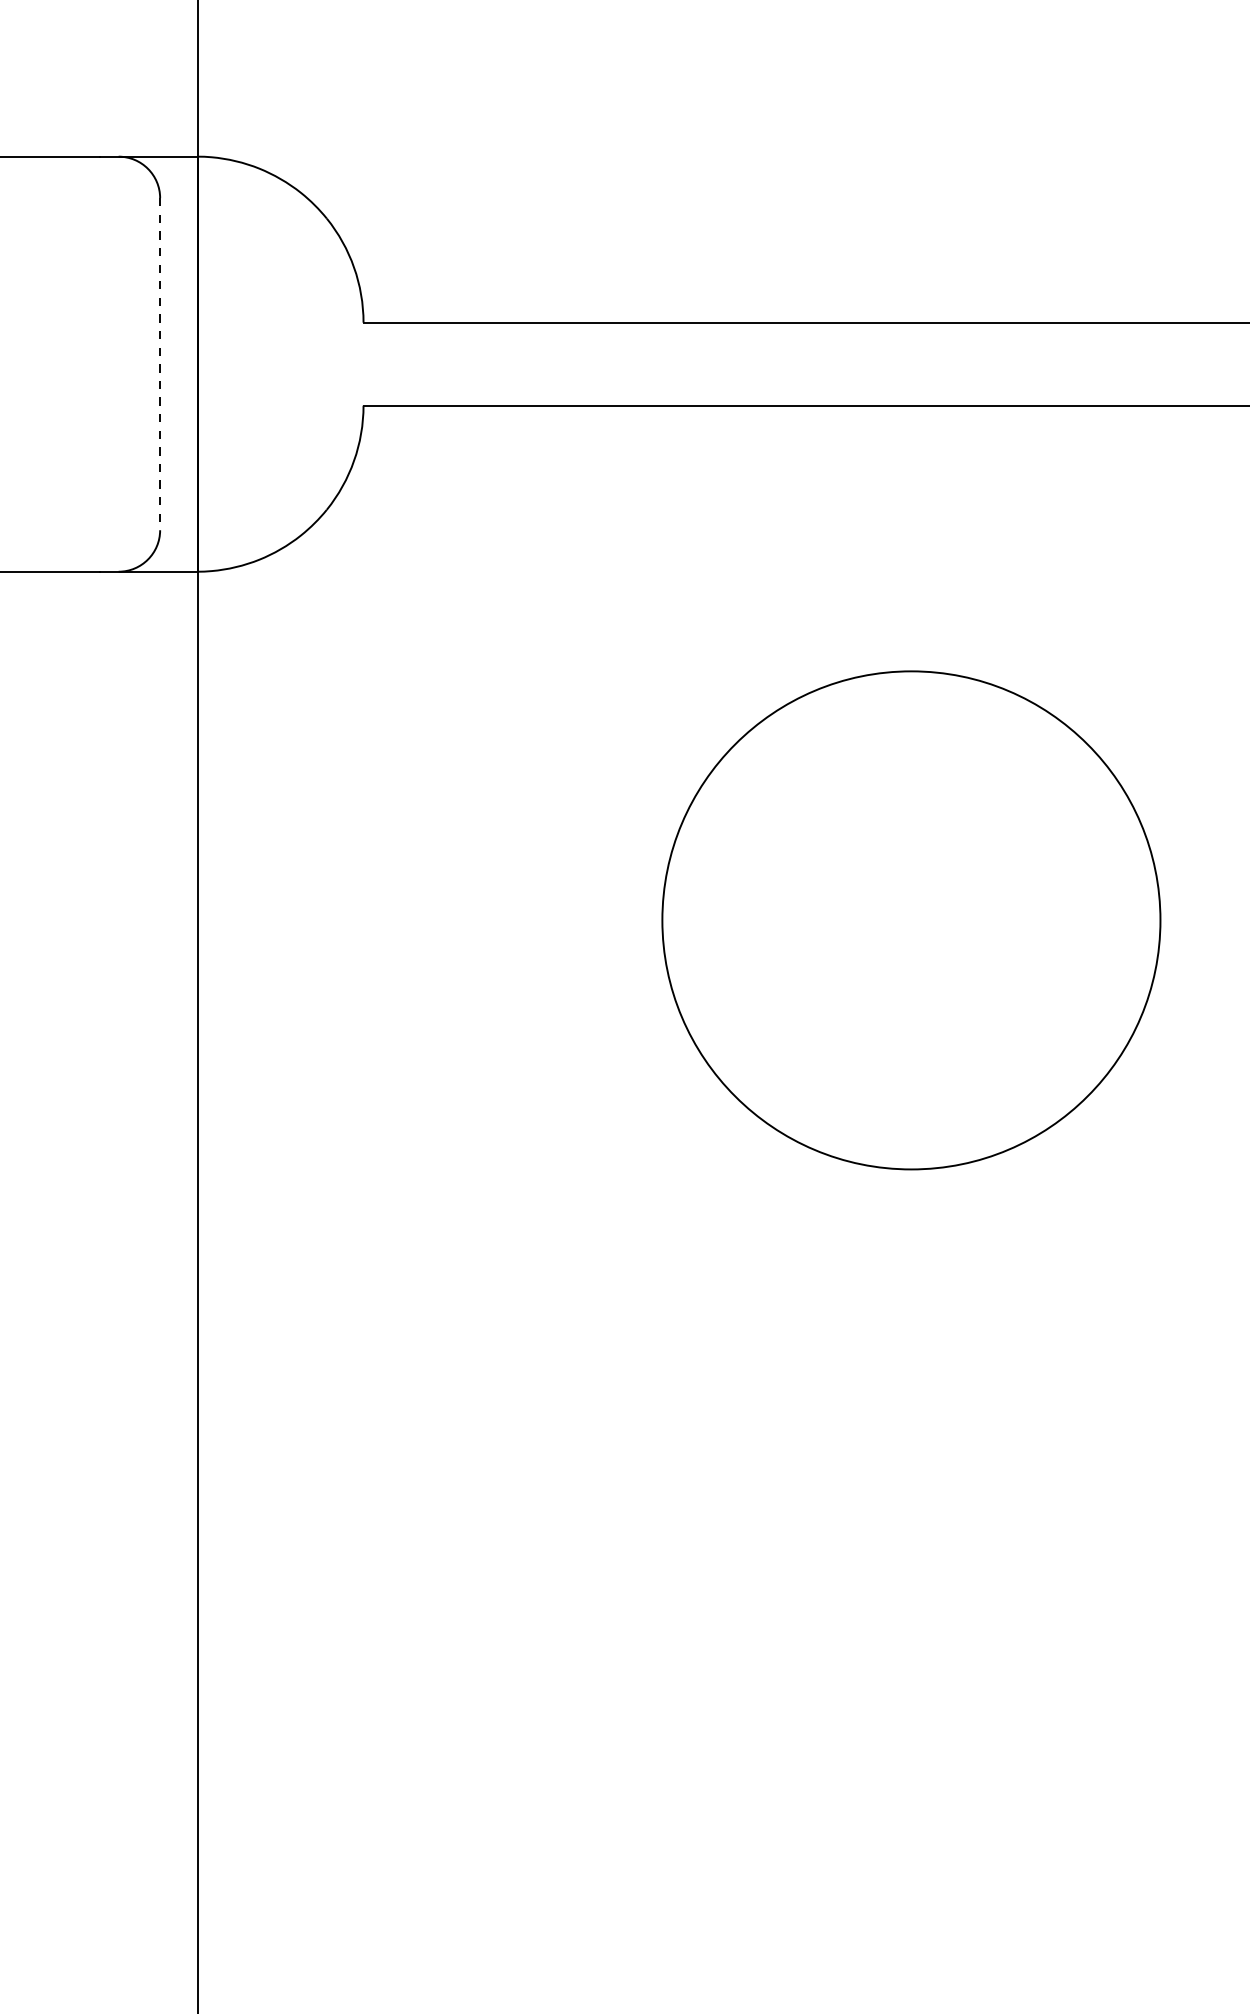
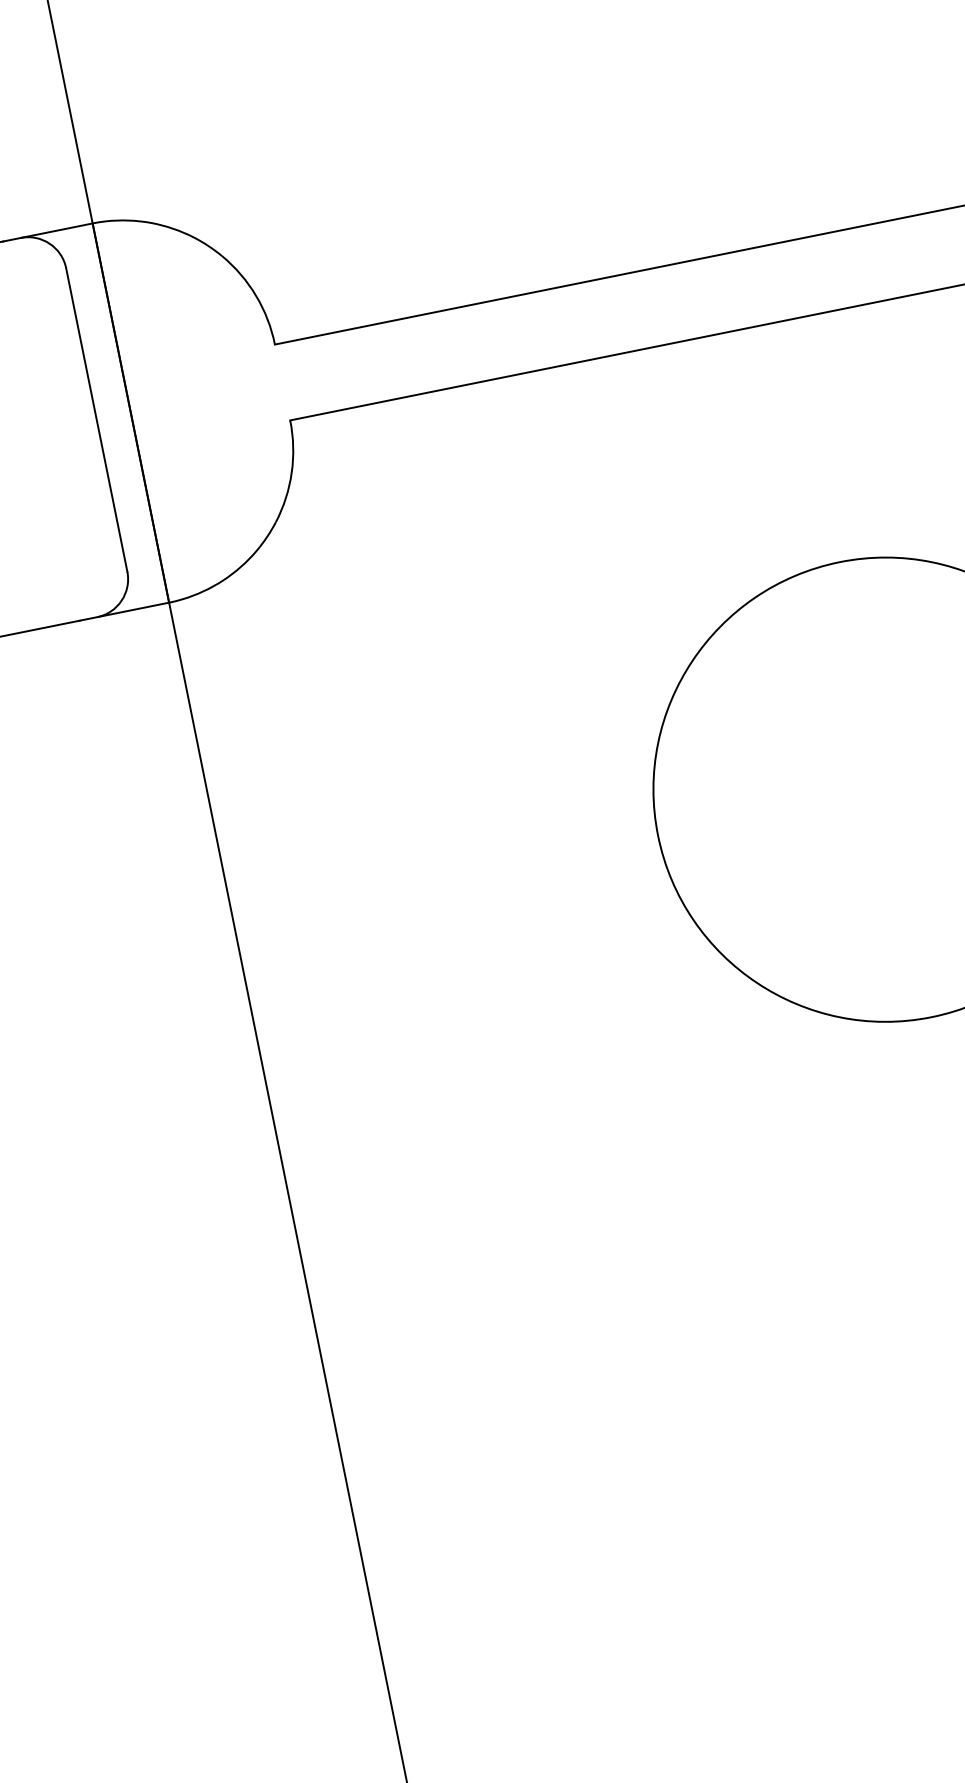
line: (160, 364) -> (97, 420), dashed -> solid

